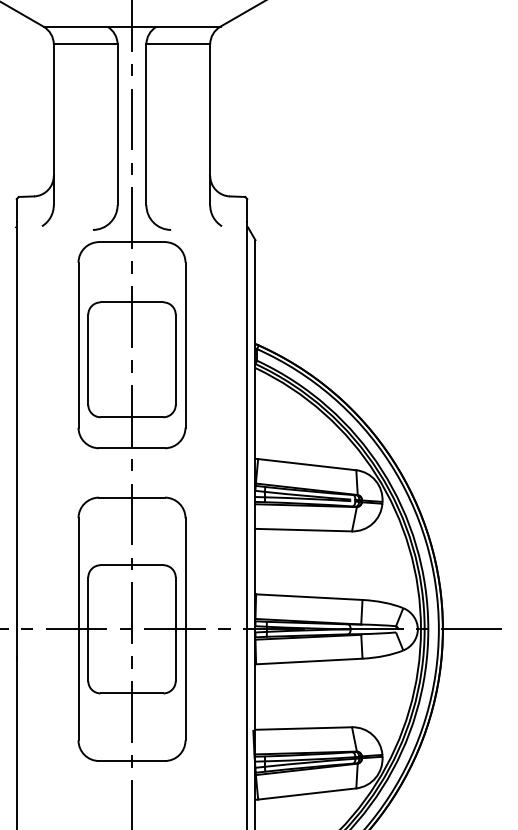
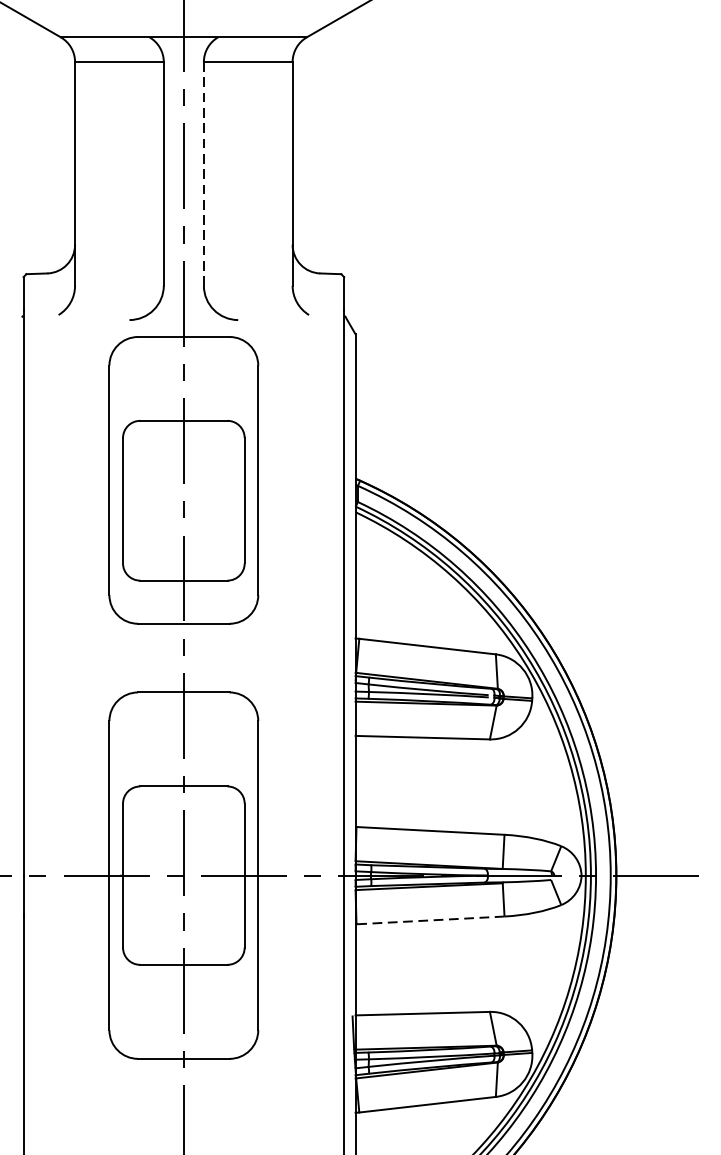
line: (146, 125) -> (204, 174), solid -> dashed
line: (308, 661) -> (429, 920), solid -> dashed

